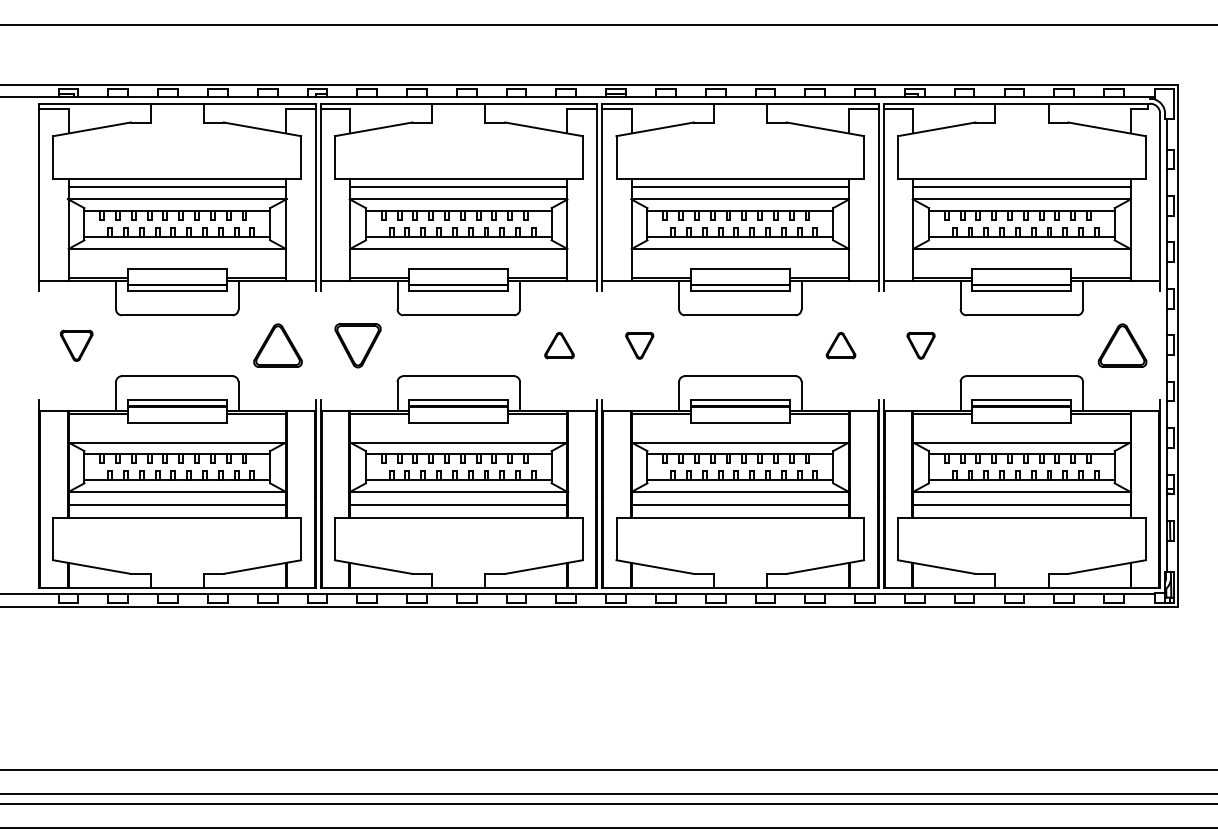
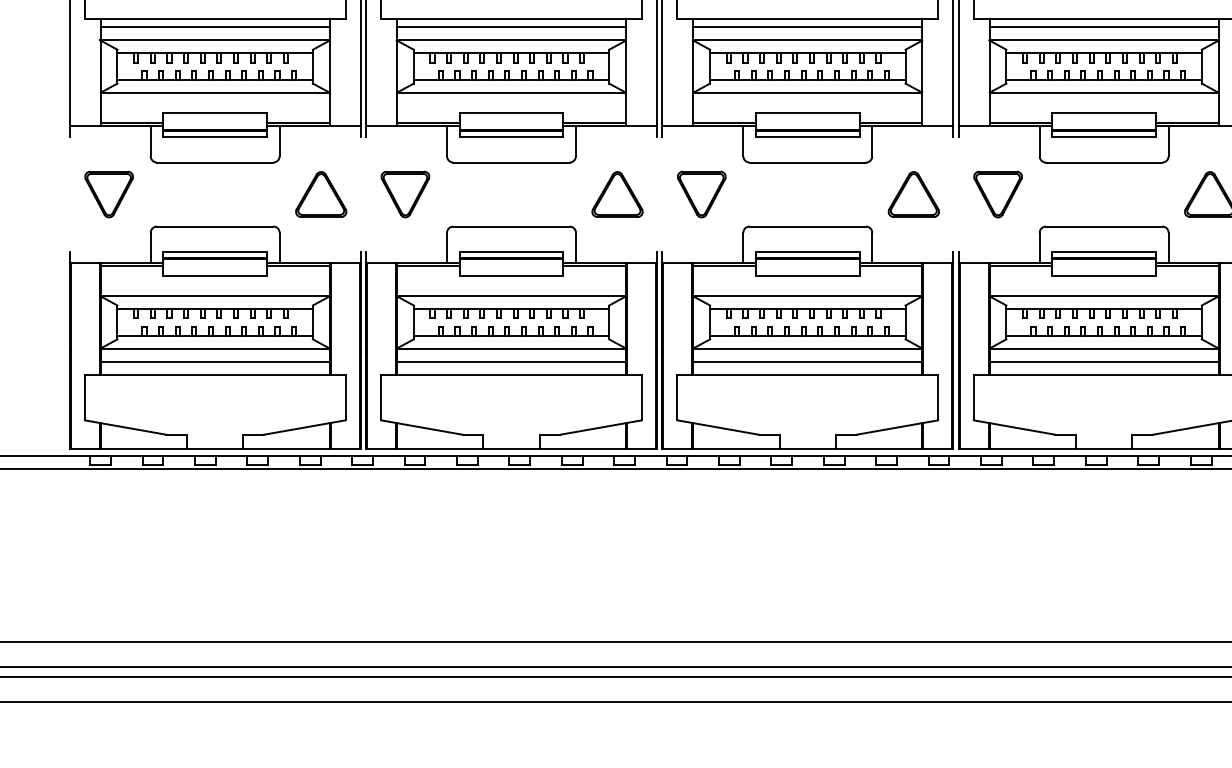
part: (76, 345) -> (109, 194), size x1.43
part: (559, 345) -> (617, 194), size x1.67
part: (639, 345) -> (701, 194), size x1.67
part: (840, 345) -> (913, 194), size x1.67
part: (920, 345) -> (997, 194), size x1.67

